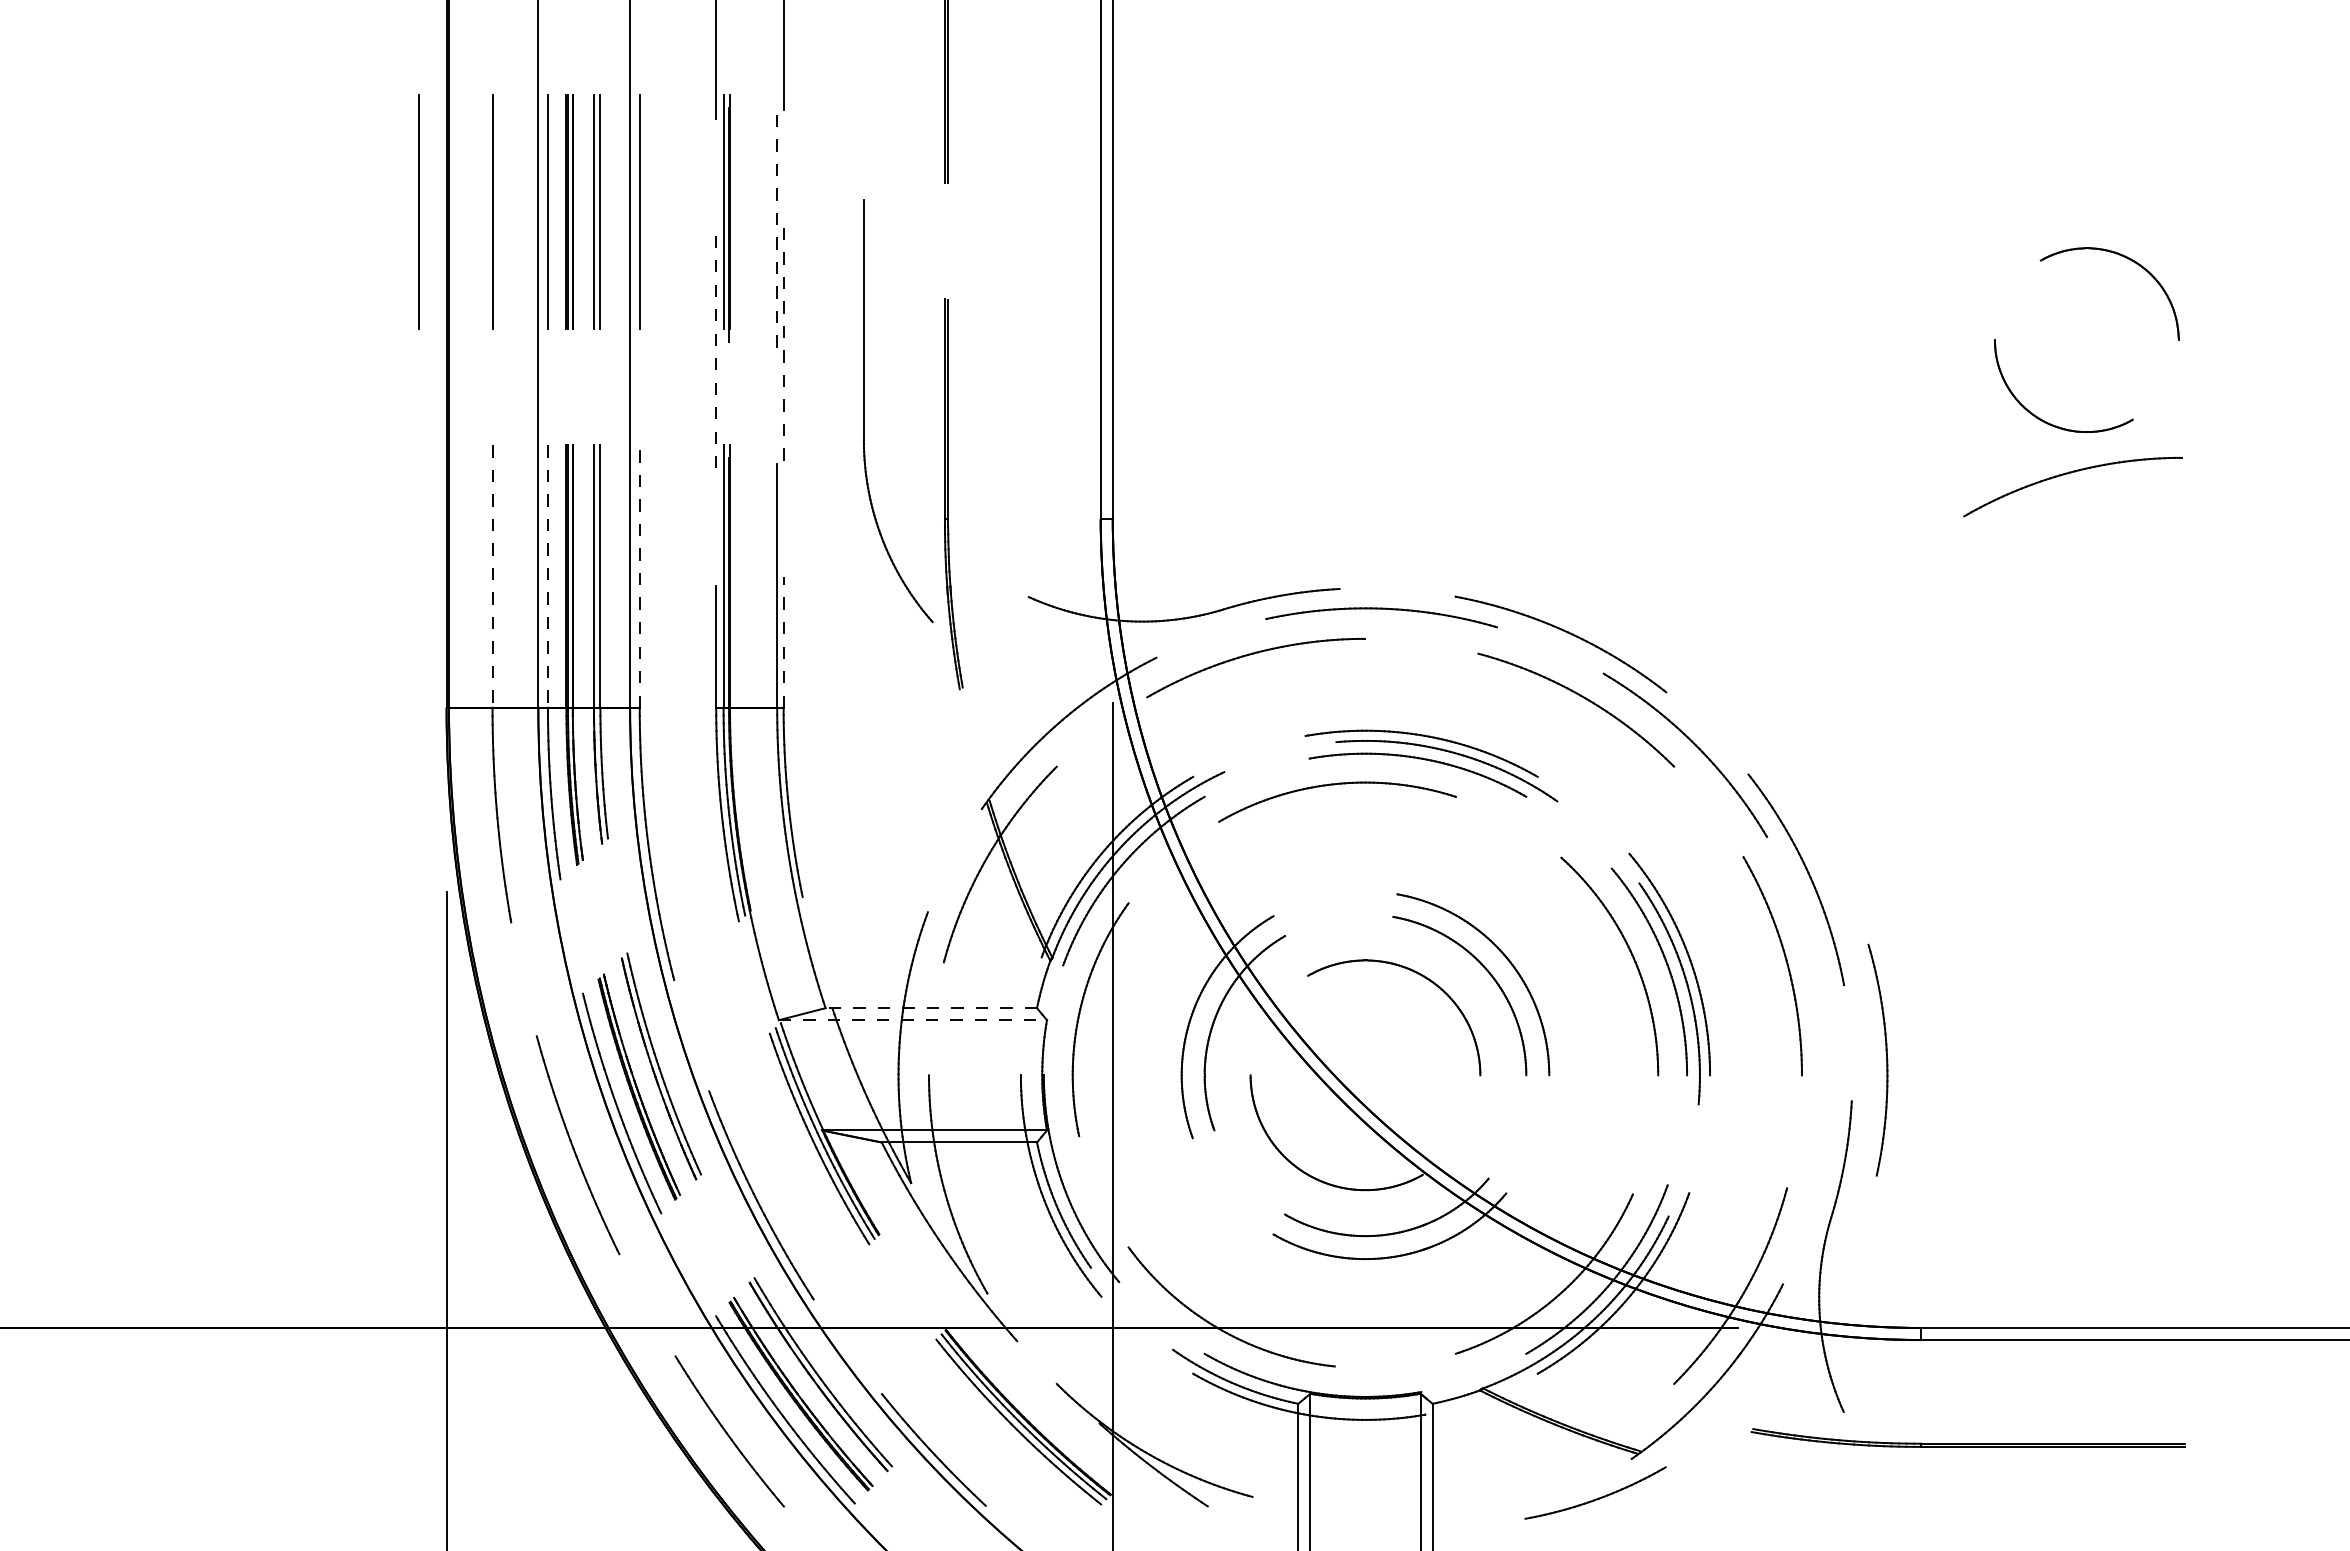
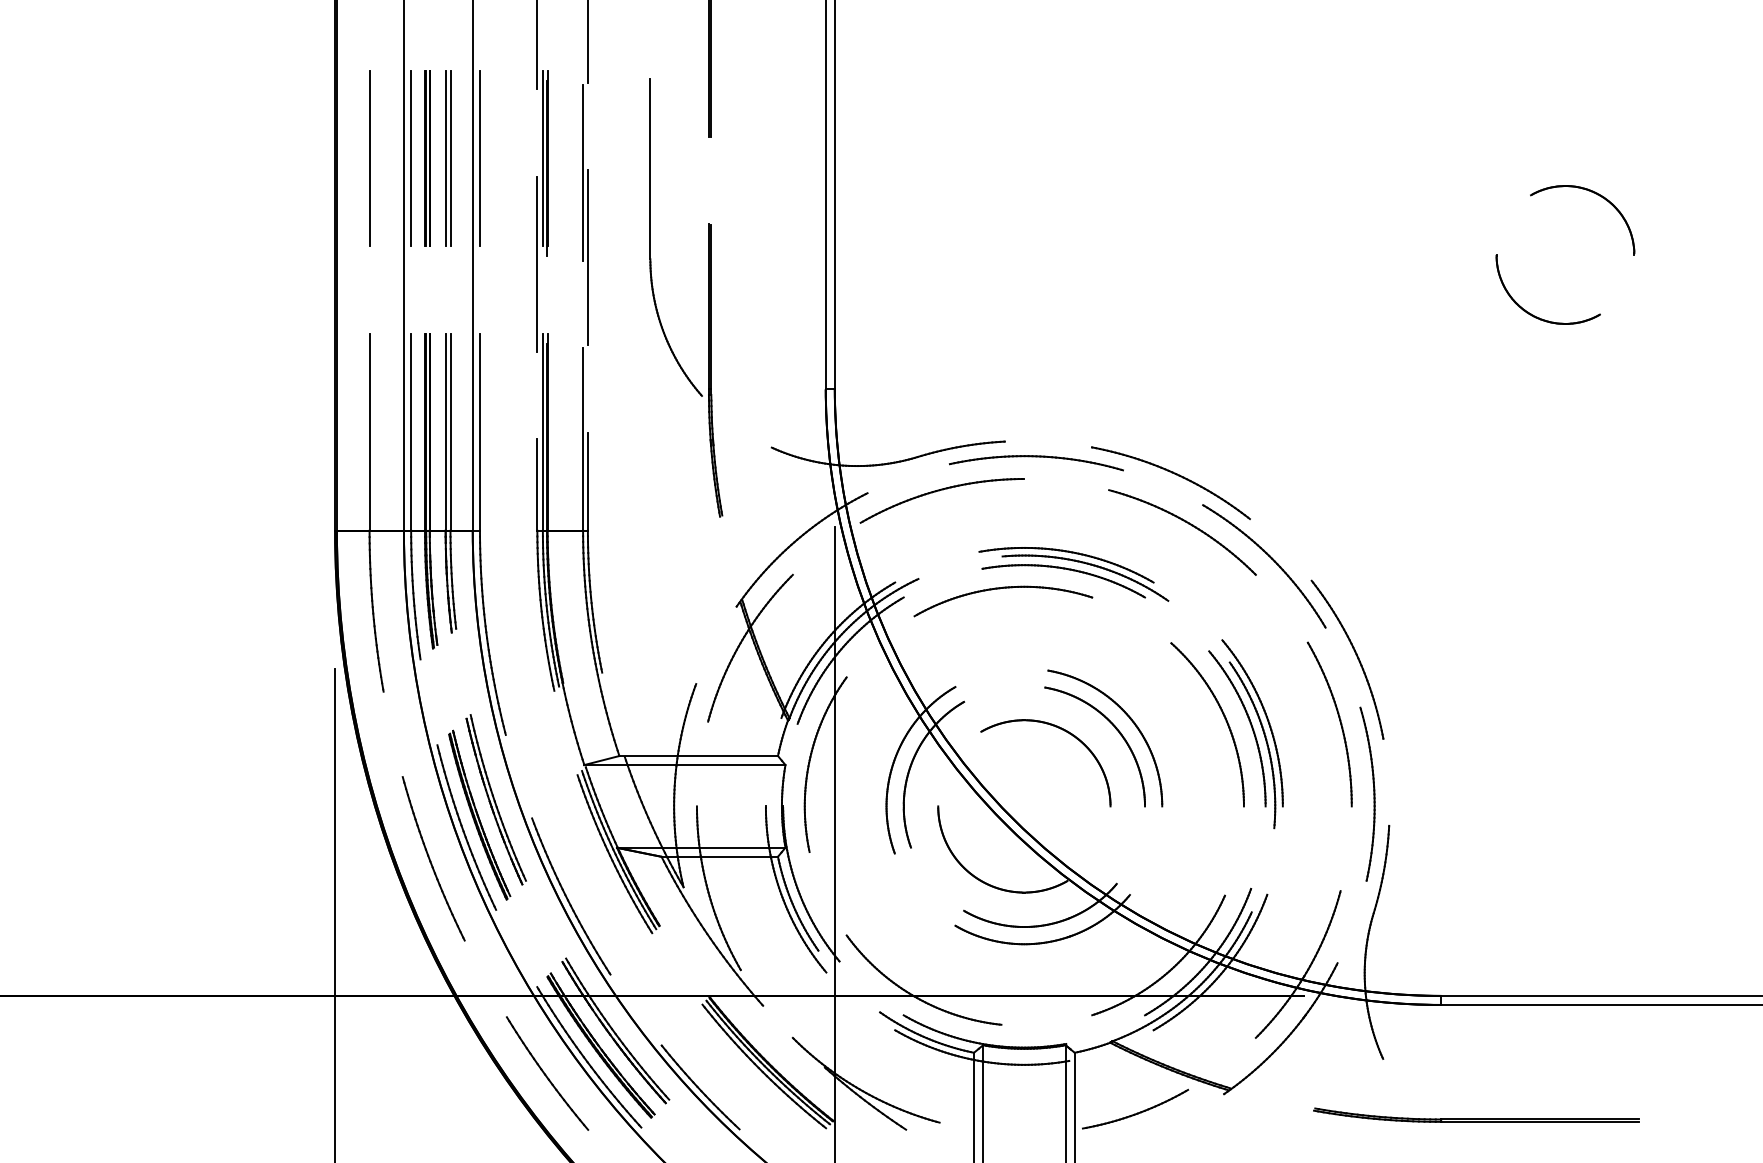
line: (418, 211) -> (314, 158), removed
line: (777, 230) -> (583, 172), dashed -> solid
line: (783, 343) -> (587, 257), dashed -> solid
line: (716, 352) -> (537, 264), dashed -> solid
part: (864, 411) -> (650, 237), moved
part: (2067, 474) -> (1550, 355), removed
line: (639, 576) -> (479, 432), dashed -> solid
line: (492, 577) -> (369, 432), dashed -> solid
line: (547, 577) -> (410, 432), dashed -> solid
line: (783, 642) -> (587, 481), dashed -> solid
line: (931, 1008) -> (698, 756), dashed -> solid
line: (913, 1020) -> (685, 765), dashed -> solid
part: (1886, 1059) -> (1373, 793), moved
part: (1967, 1437) -> (1475, 1114), moved
part: (1595, 1492) -> (1135, 1108), moved

